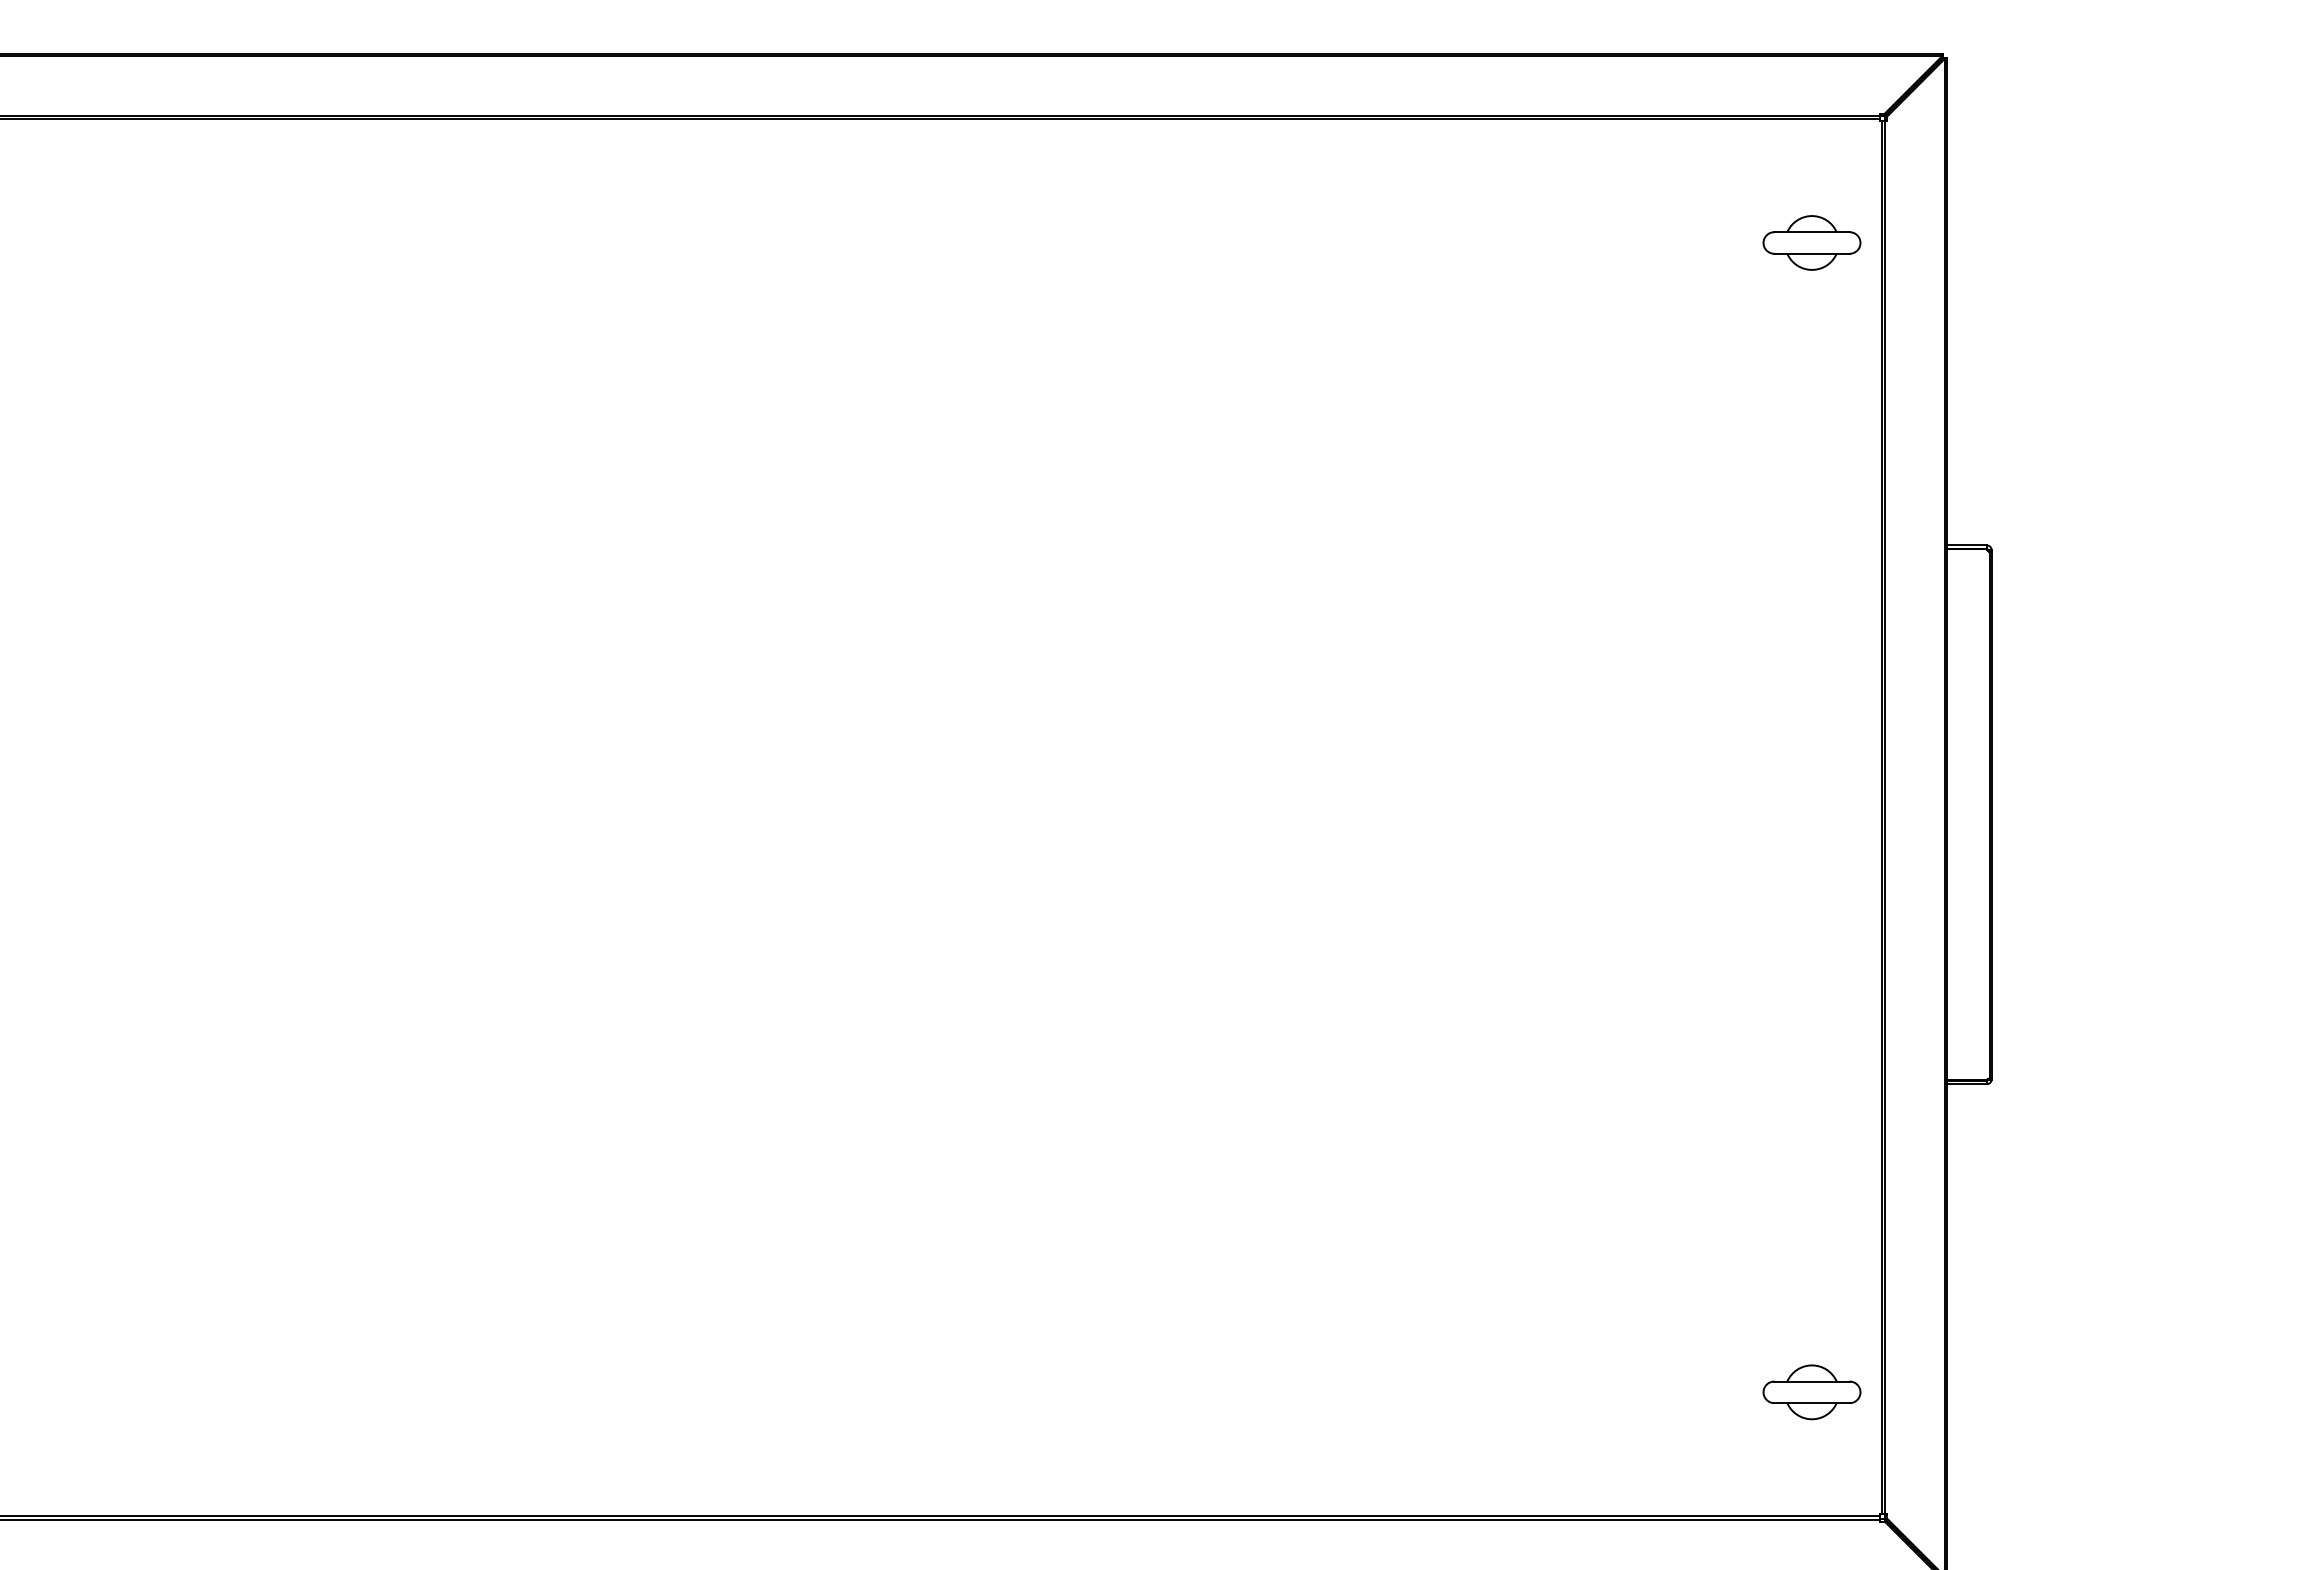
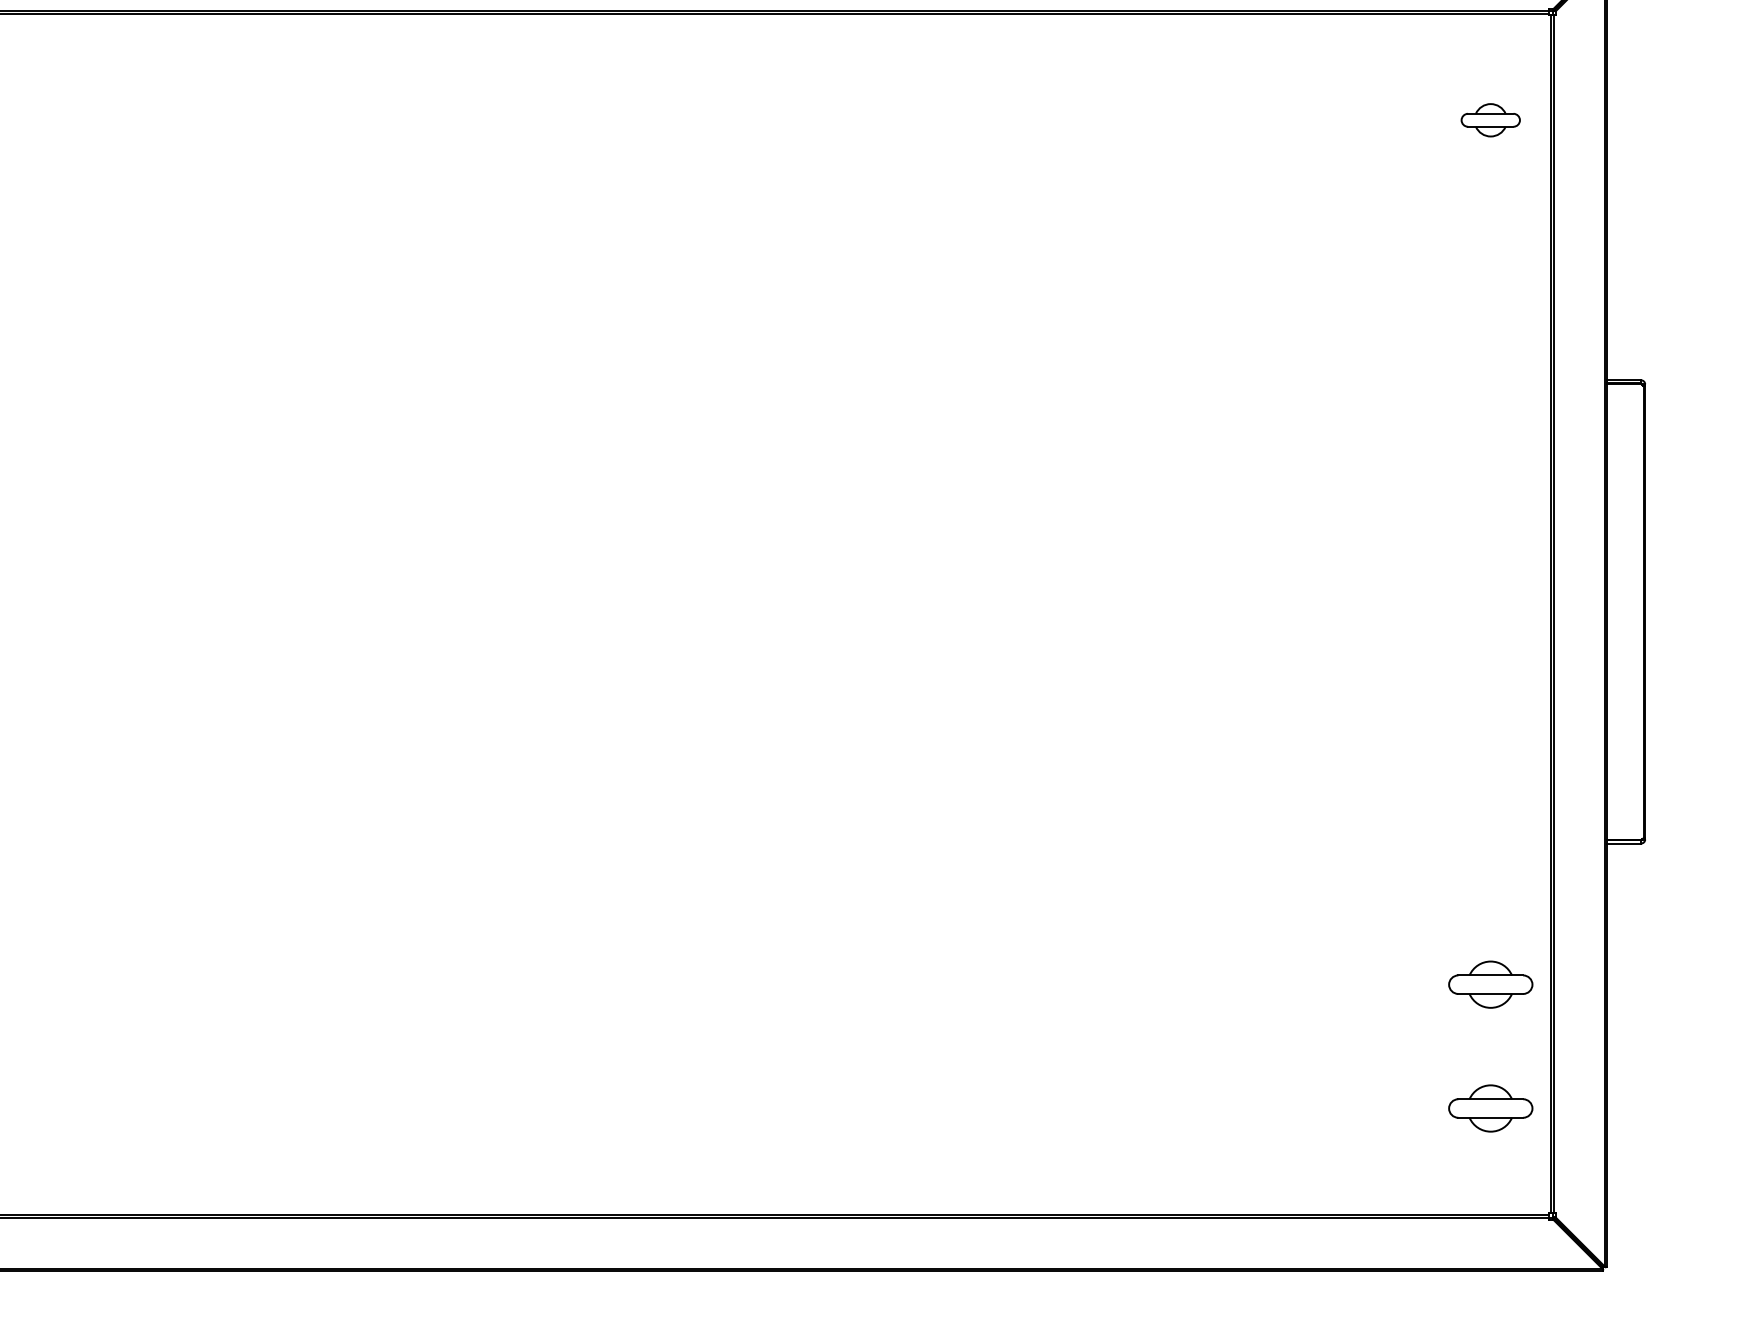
part: (1811, 242) -> (1490, 119), size x0.7
part: (1811, 1248) -> (1490, 984), added

